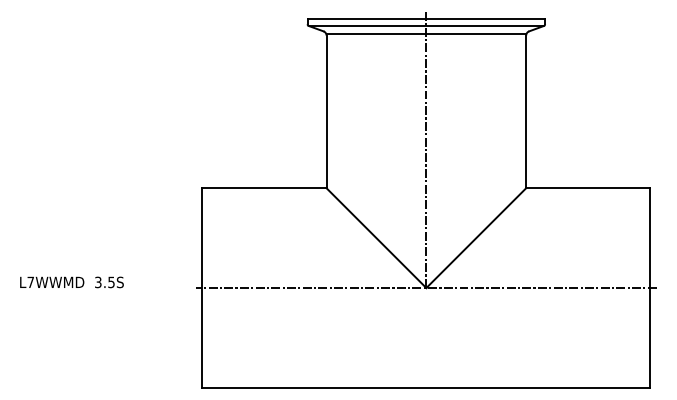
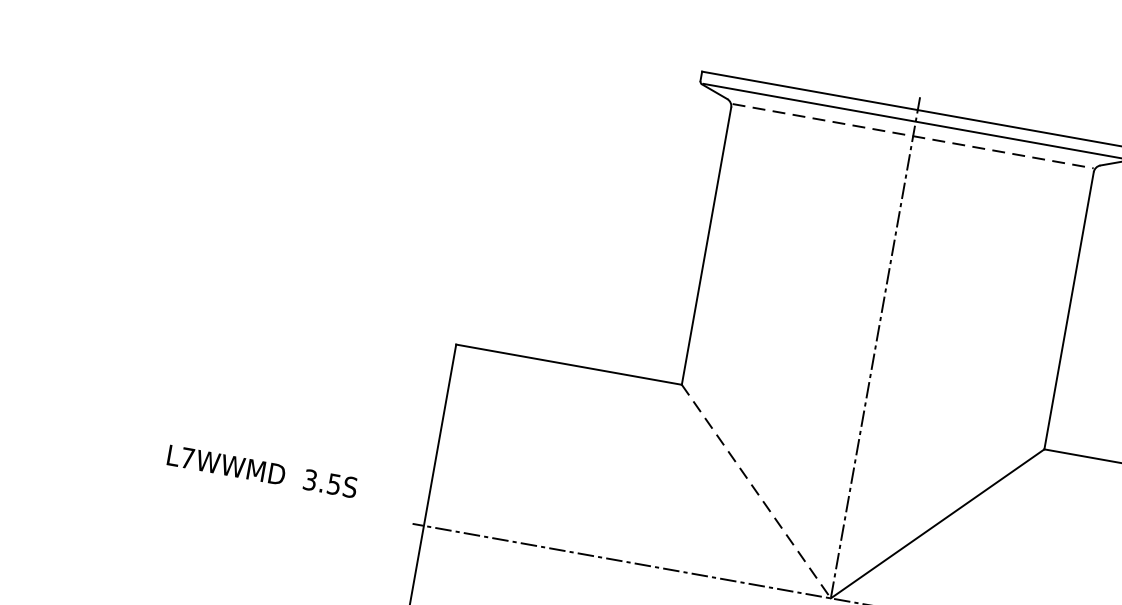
line: (426, 33) -> (913, 136), solid -> dashed
line: (376, 238) -> (756, 492), solid -> dashed
text: (71, 282) -> (261, 471), moved

